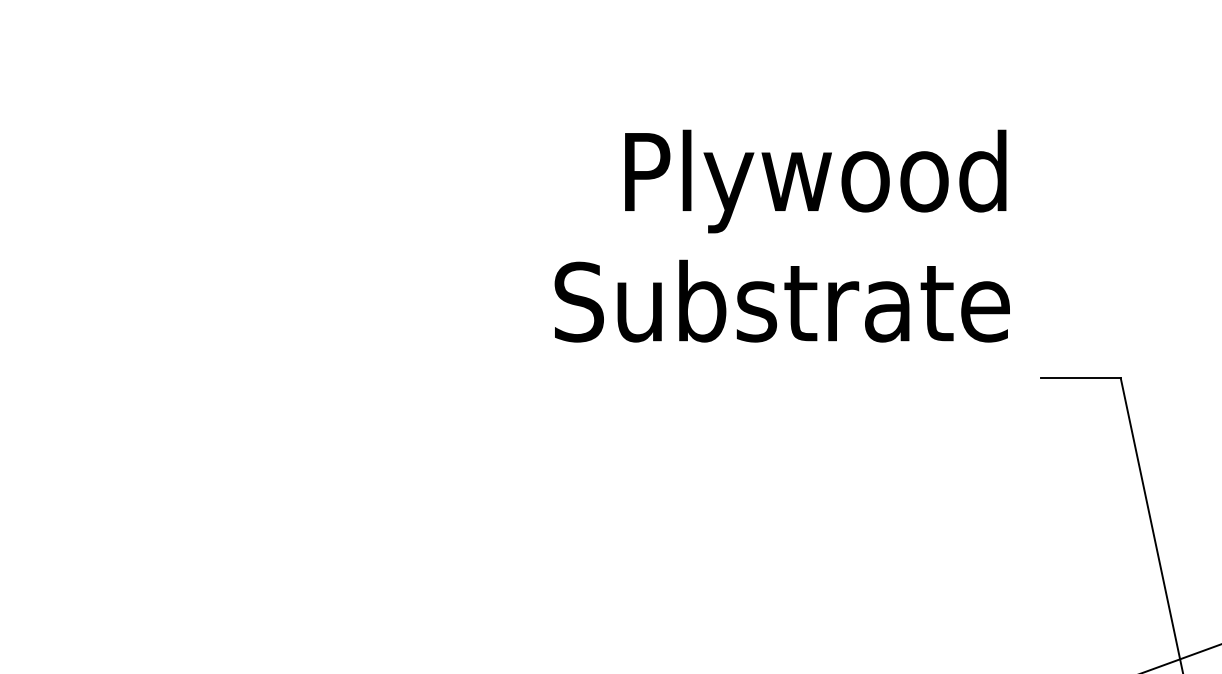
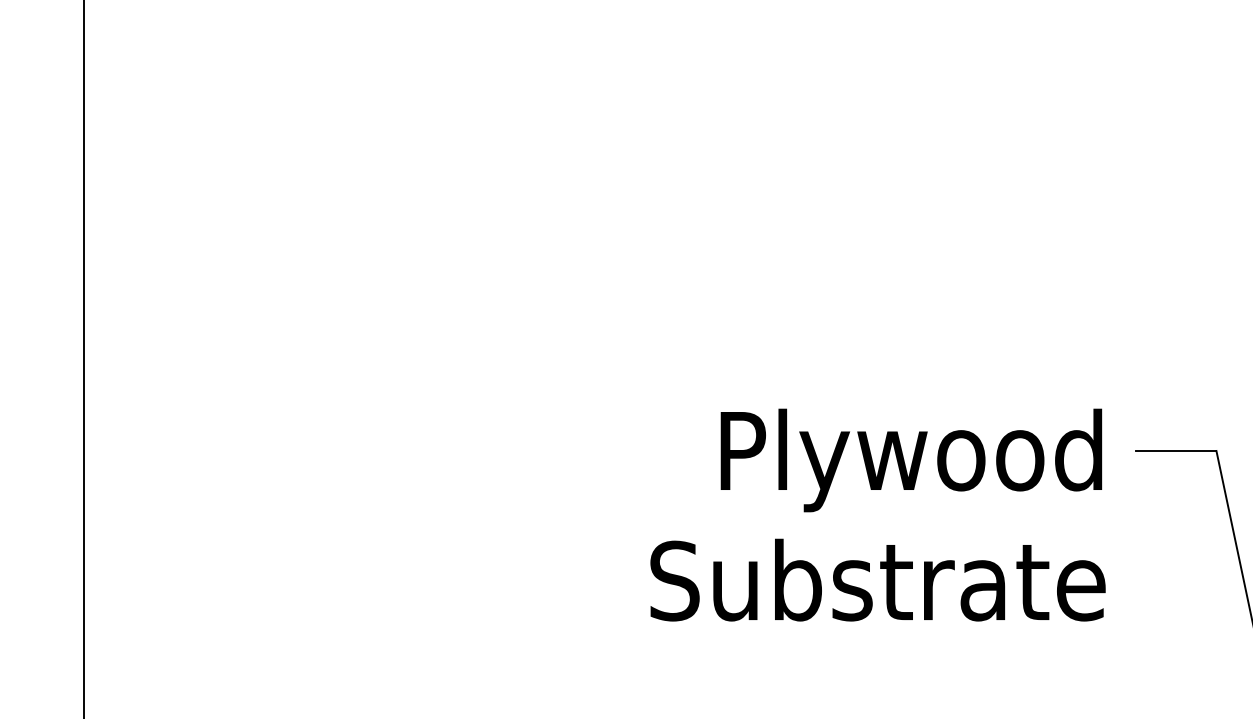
text: (781, 235) -> (877, 514), moved

